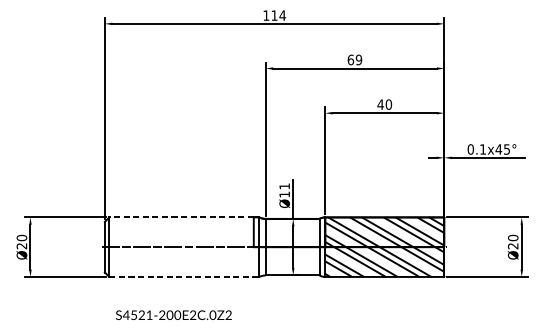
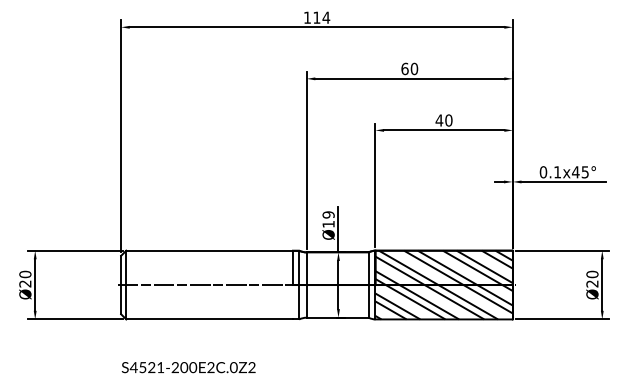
text: (358, 60) -> (413, 69), 69 -> 60
text: (284, 186) -> (328, 214), Ø11 -> Ø19
line: (181, 217) -> (209, 250), dashed -> solid
line: (182, 277) -> (210, 319), dashed -> solid
text: (173, 315) -> (188, 367), moved

